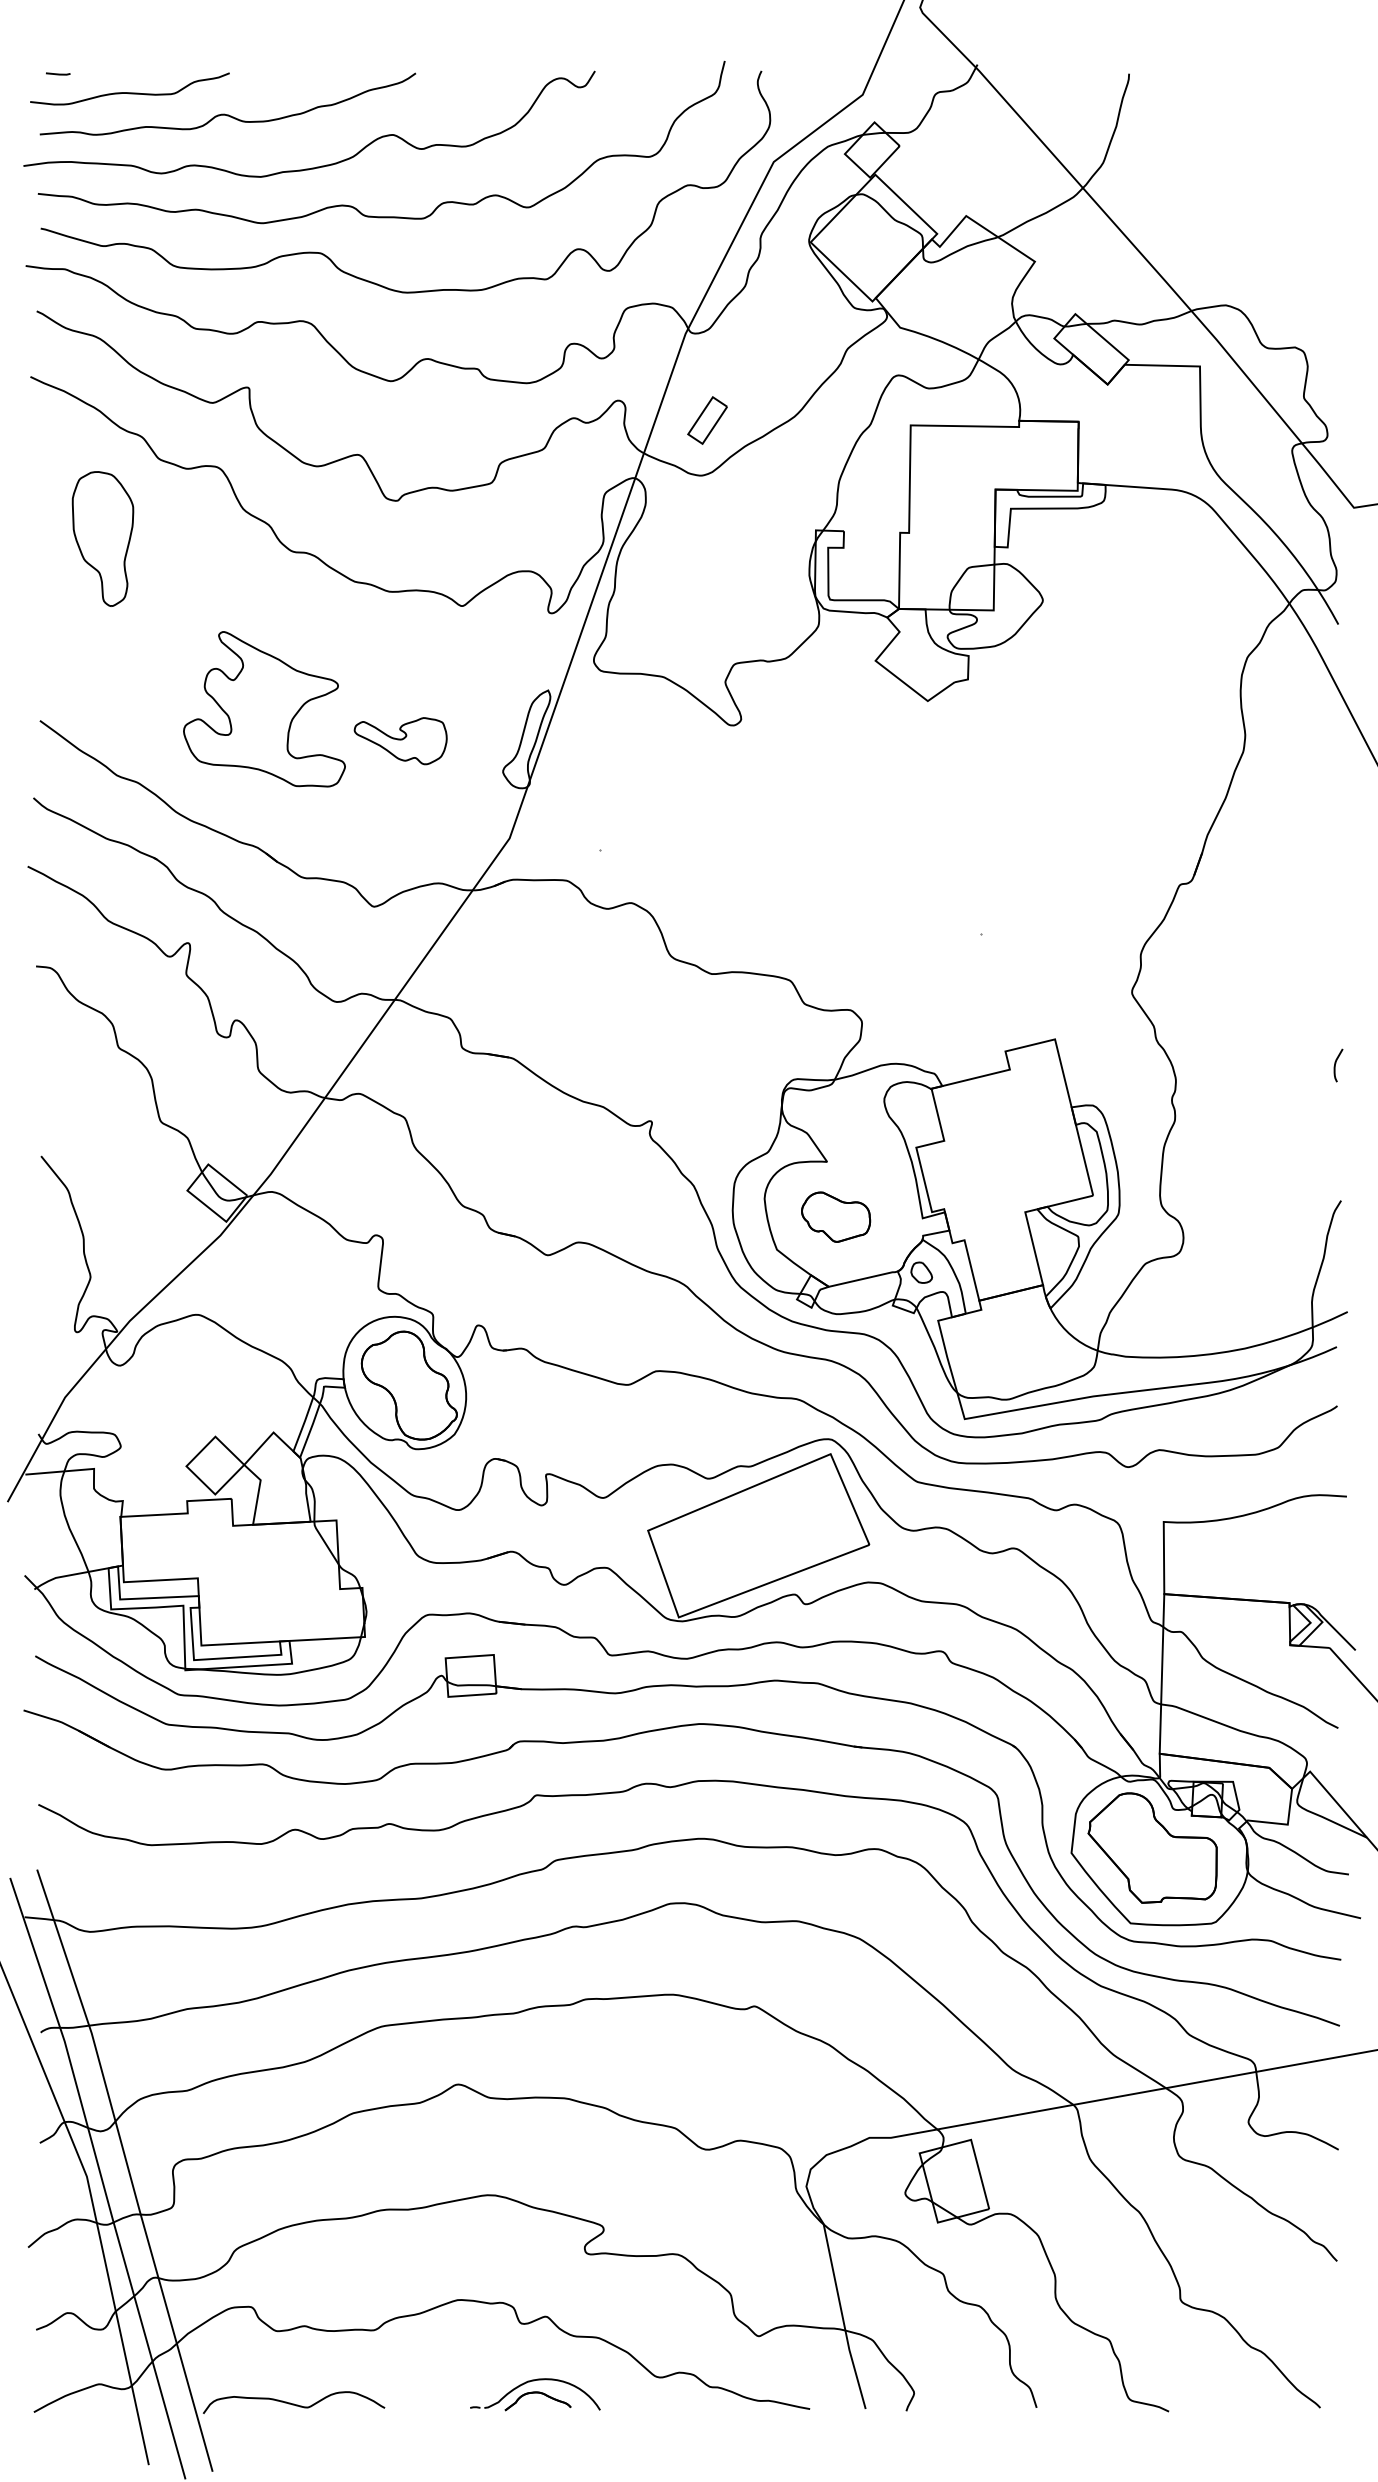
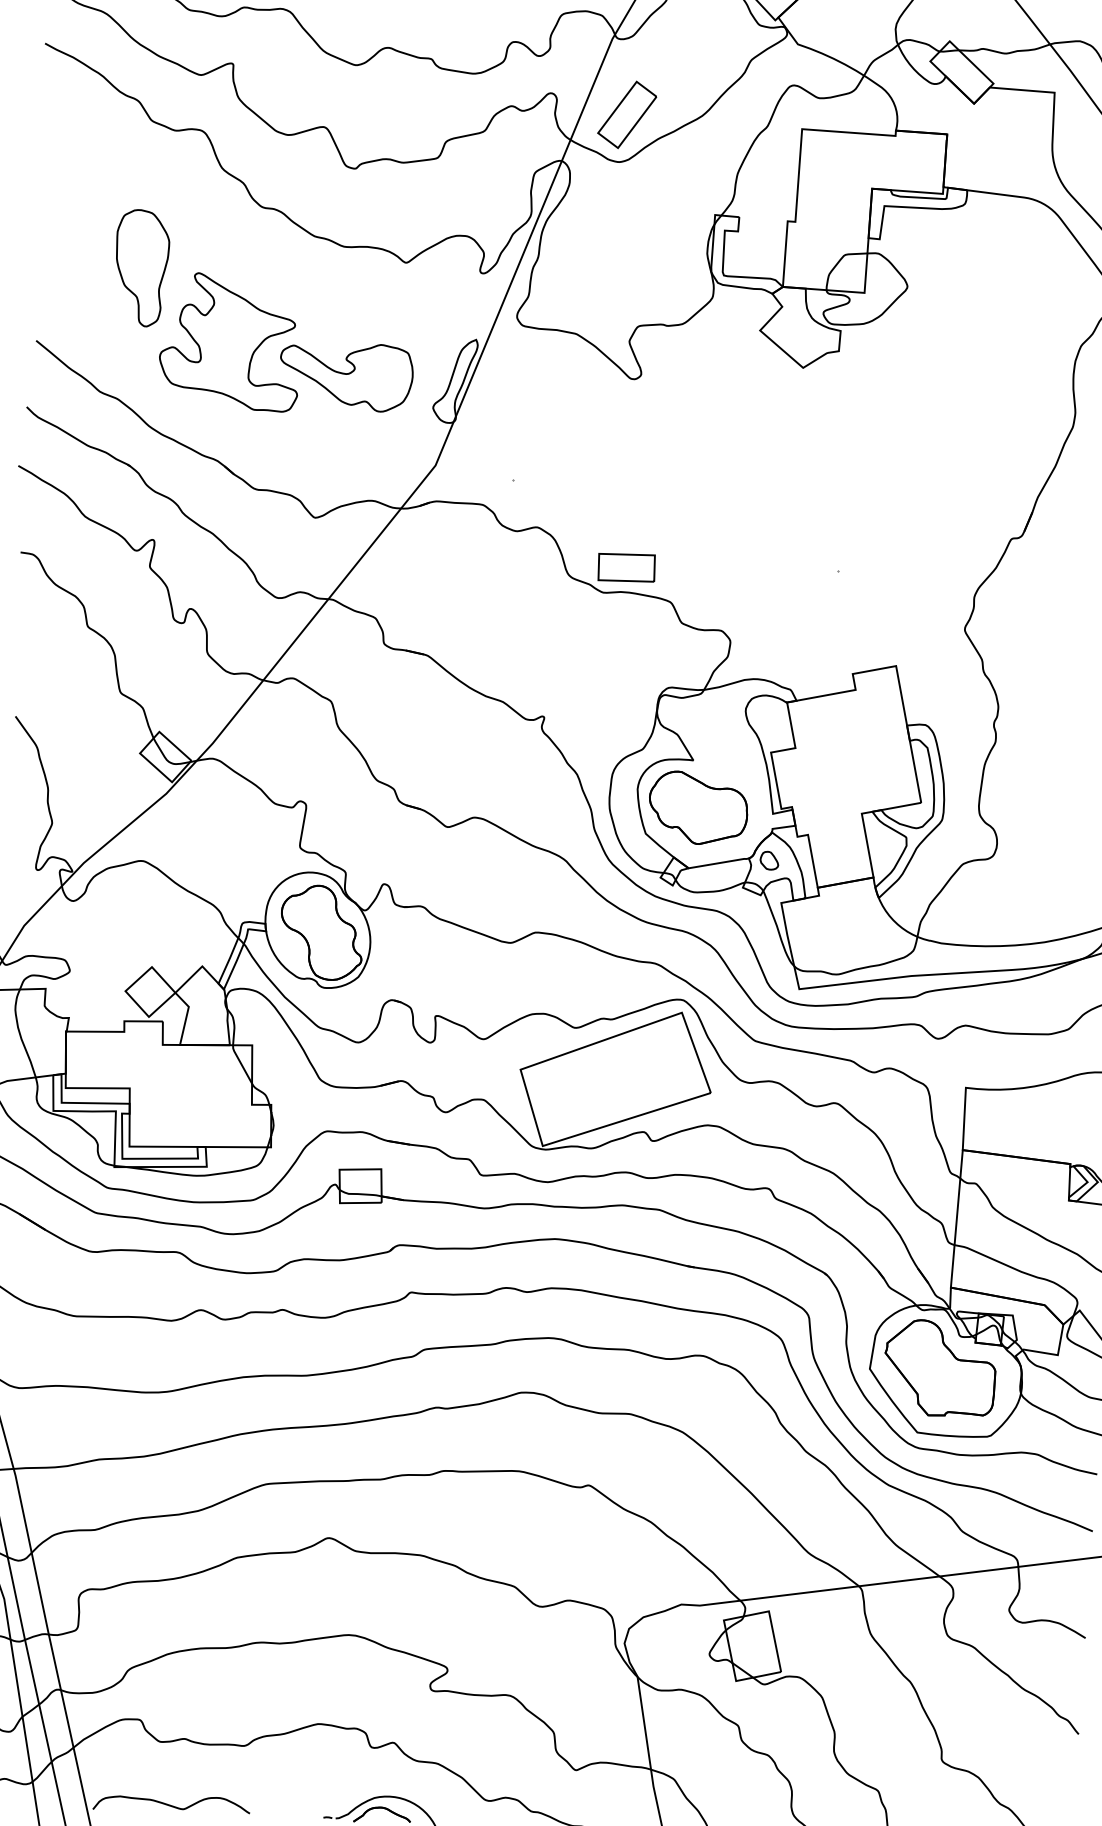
part: (707, 420) -> (627, 114), size x1.67
part: (102, 538) -> (141, 267), moved
part: (400, 740) -> (346, 375), size x1.67
part: (736, 943) -> (626, 567), added
part: (835, 1217) -> (697, 808), size x1.67

